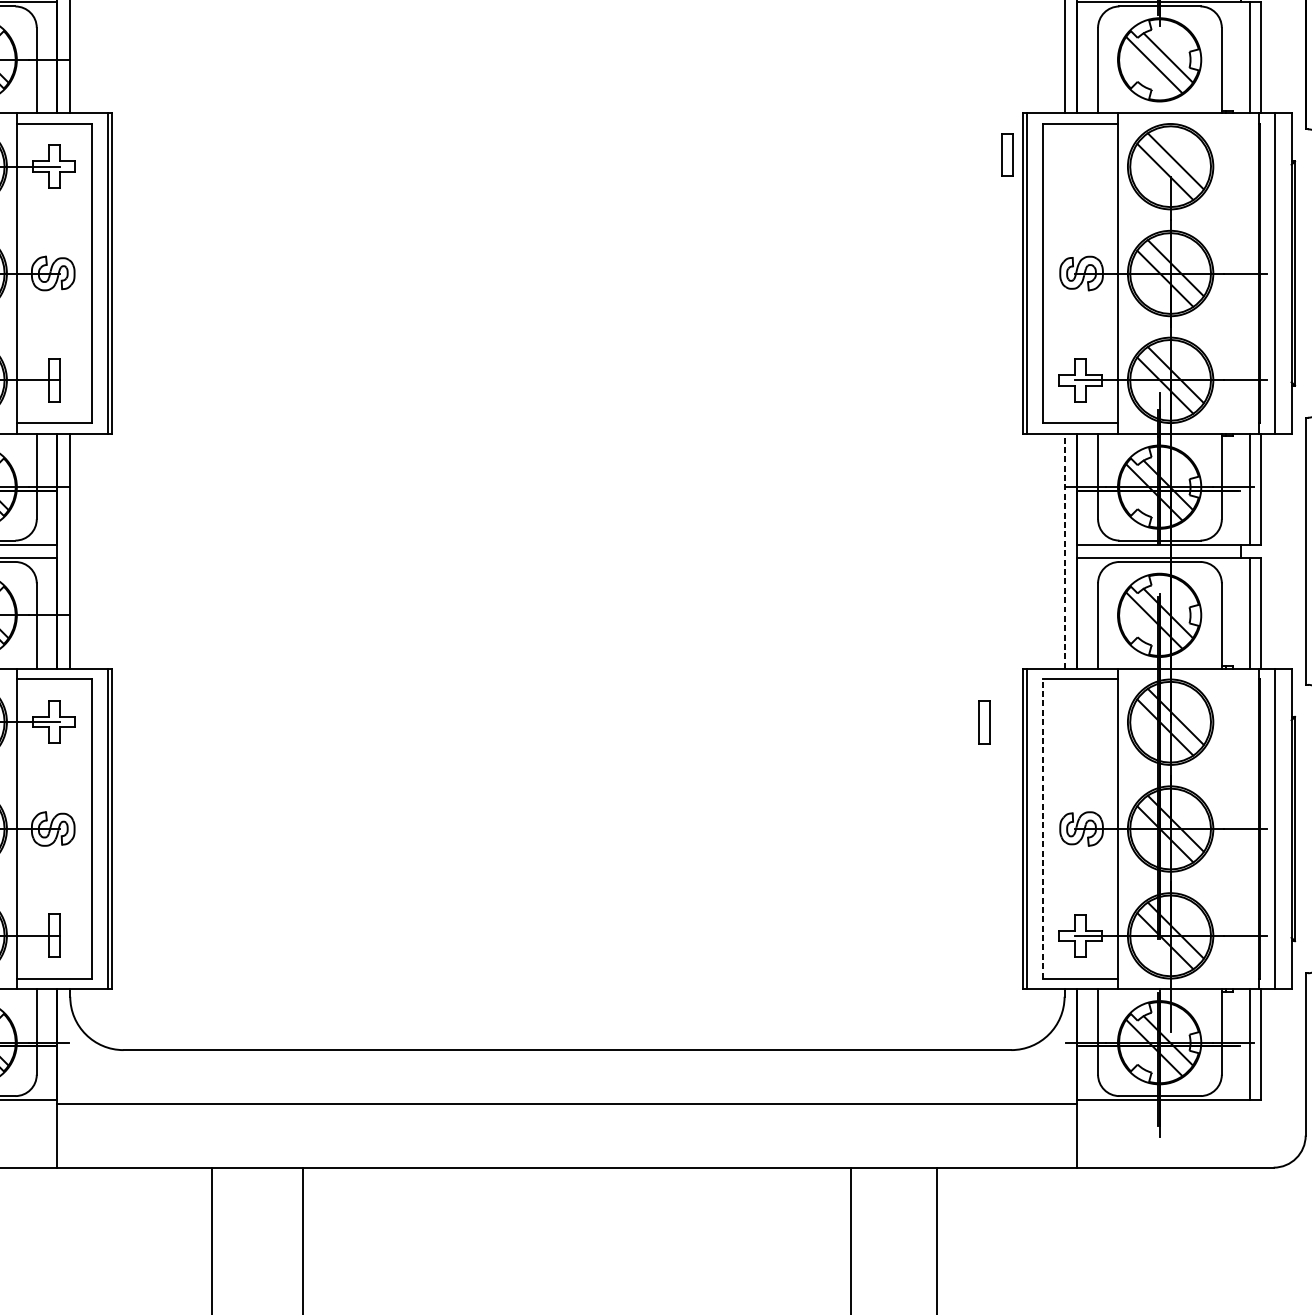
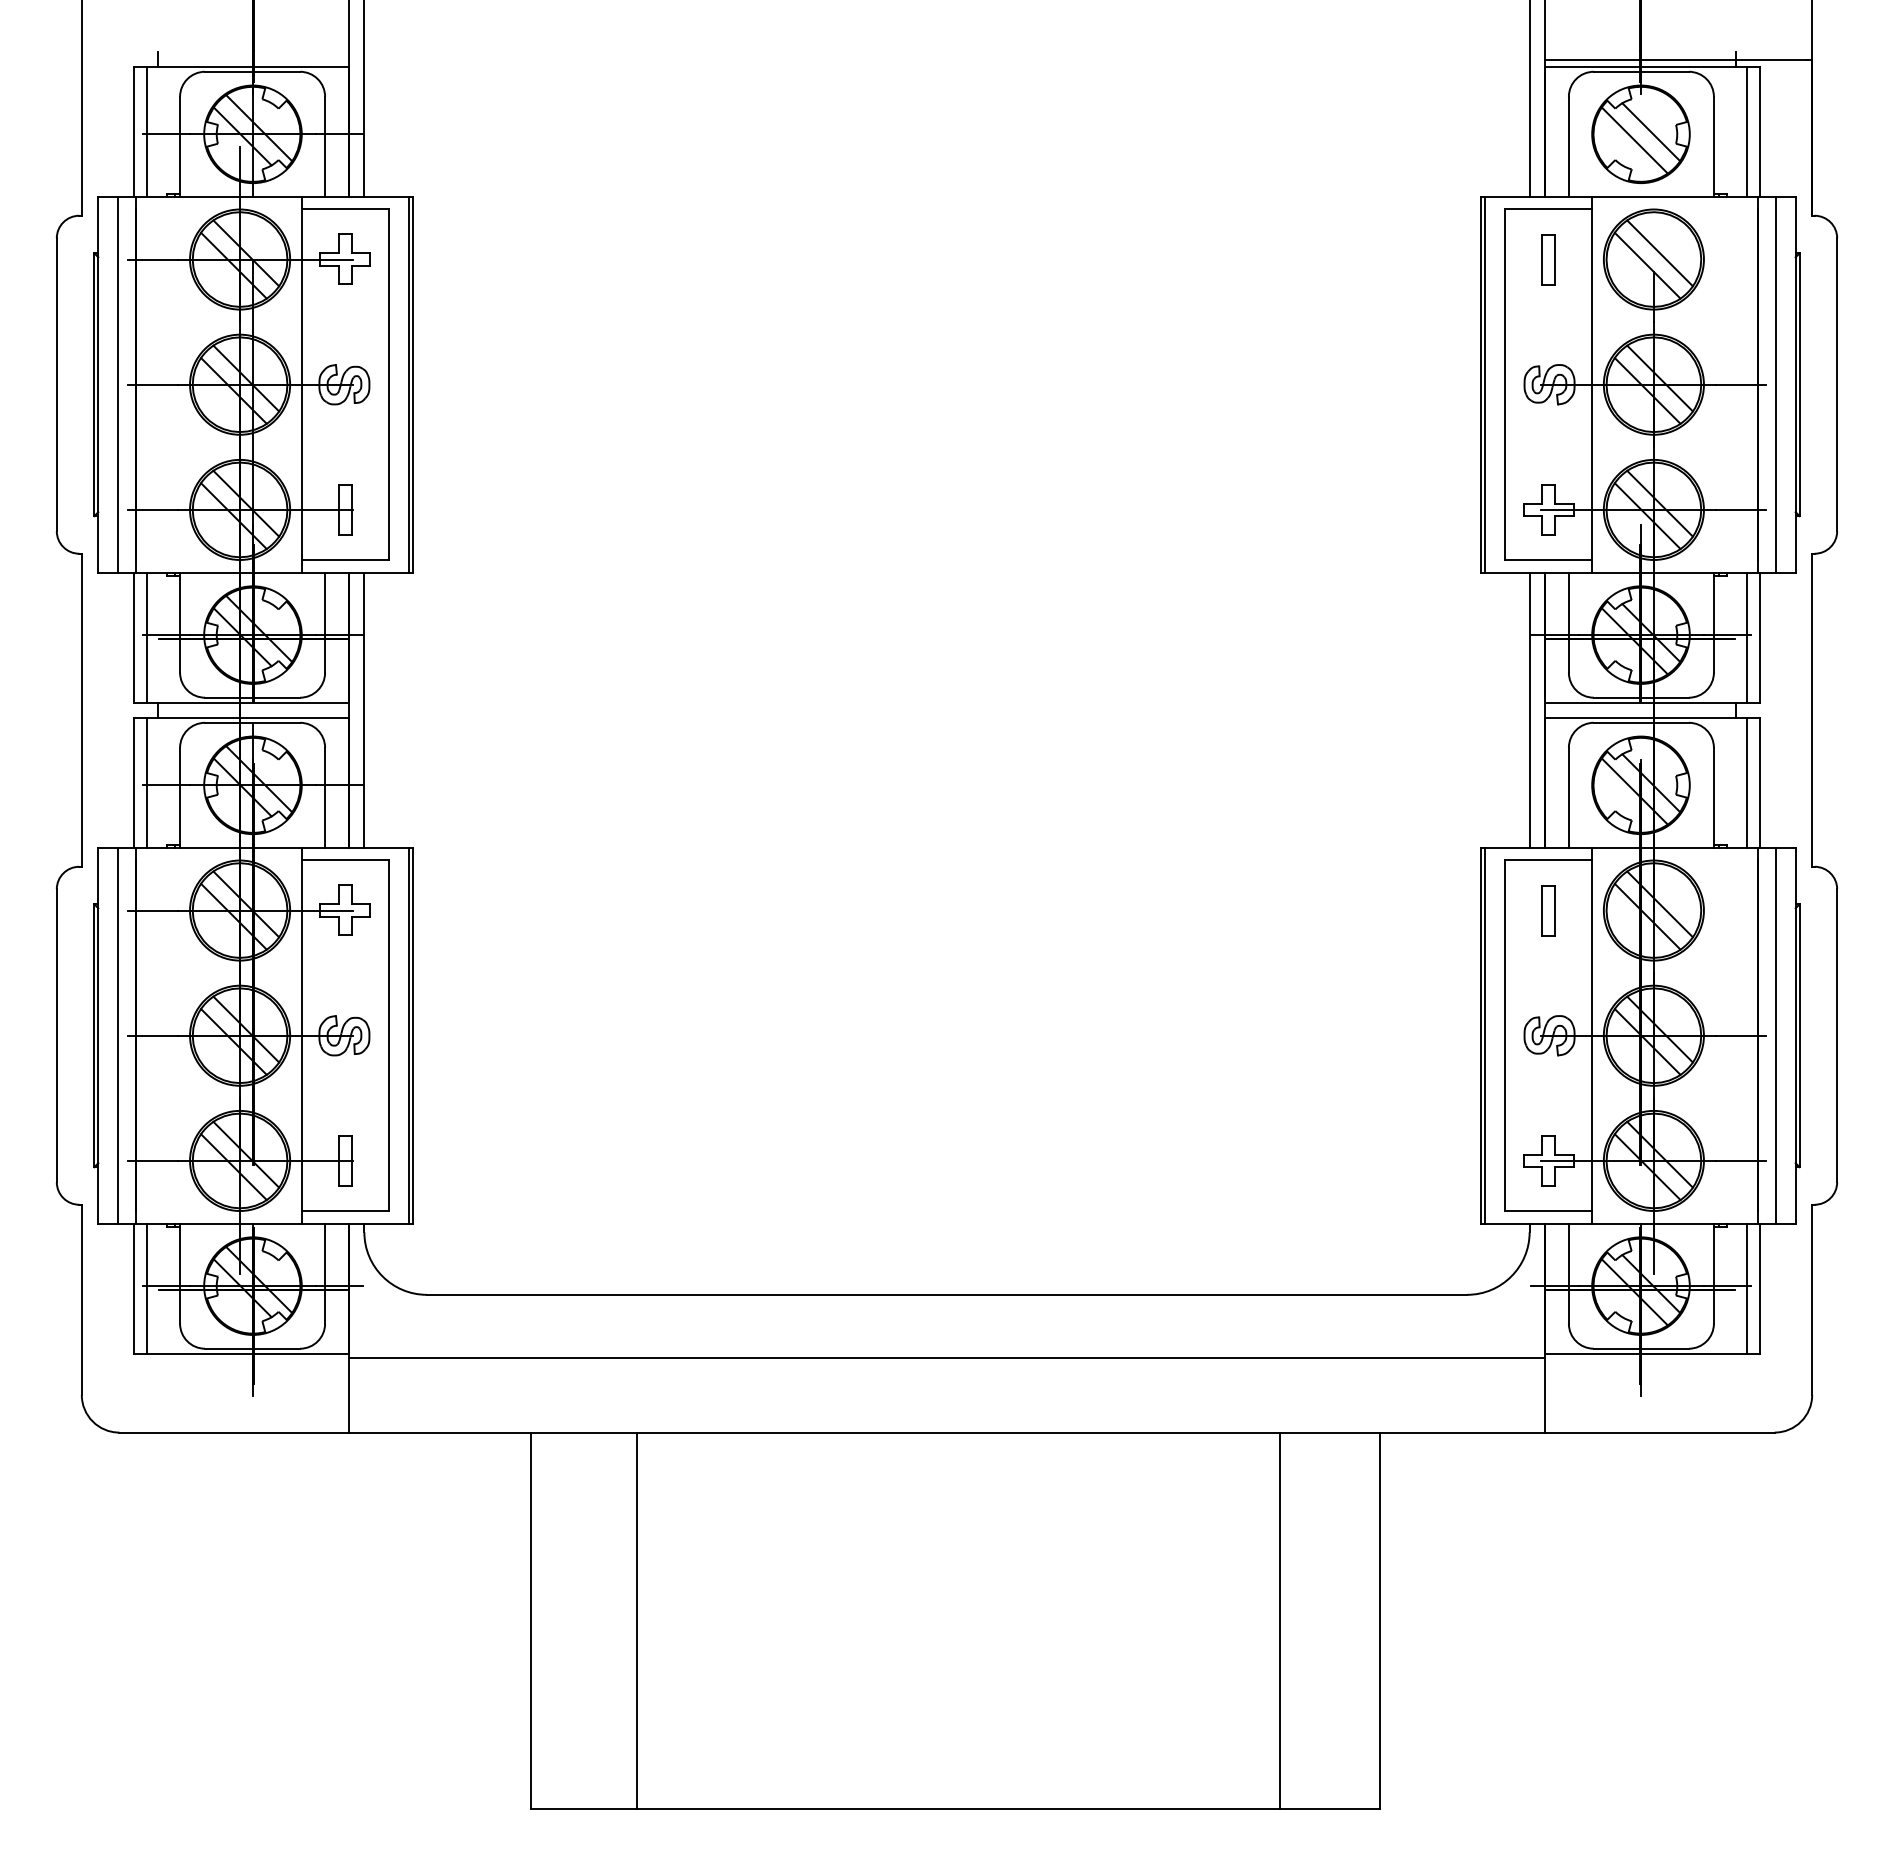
part: (1007, 154) -> (1548, 259), moved
line: (1064, 551) -> (1529, 710), dashed -> solid
part: (984, 722) -> (1548, 910), moved
line: (1043, 828) -> (1504, 1035), dashed -> solid

